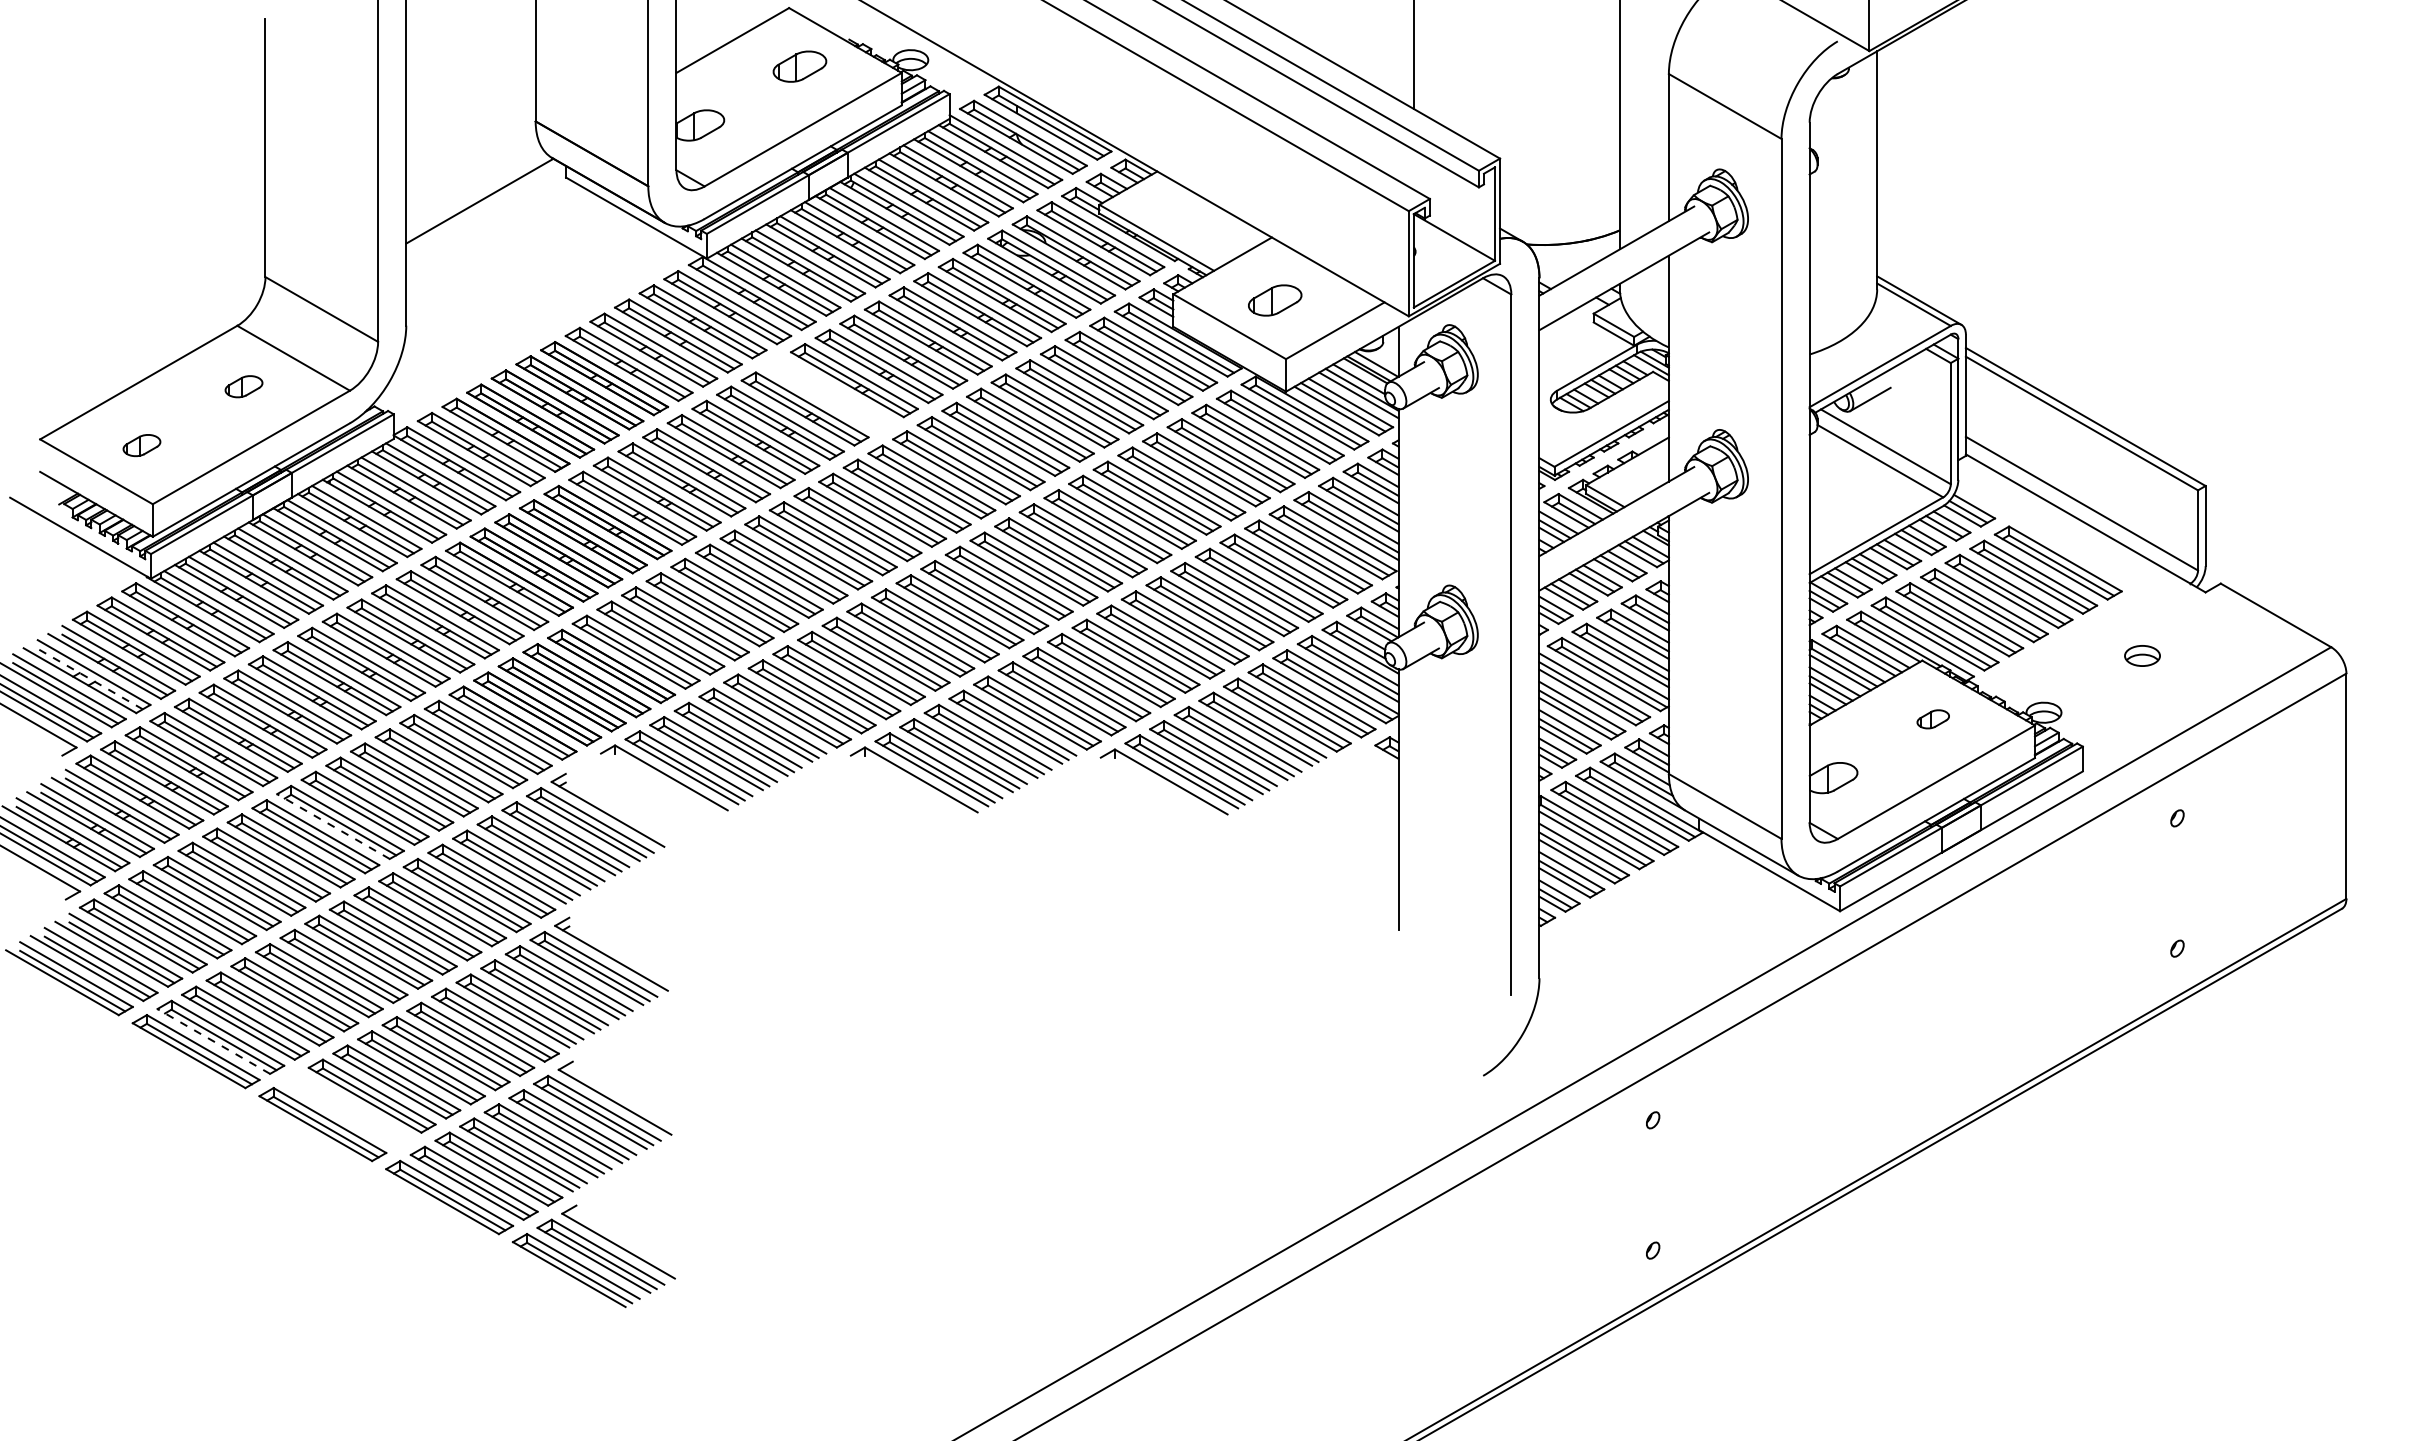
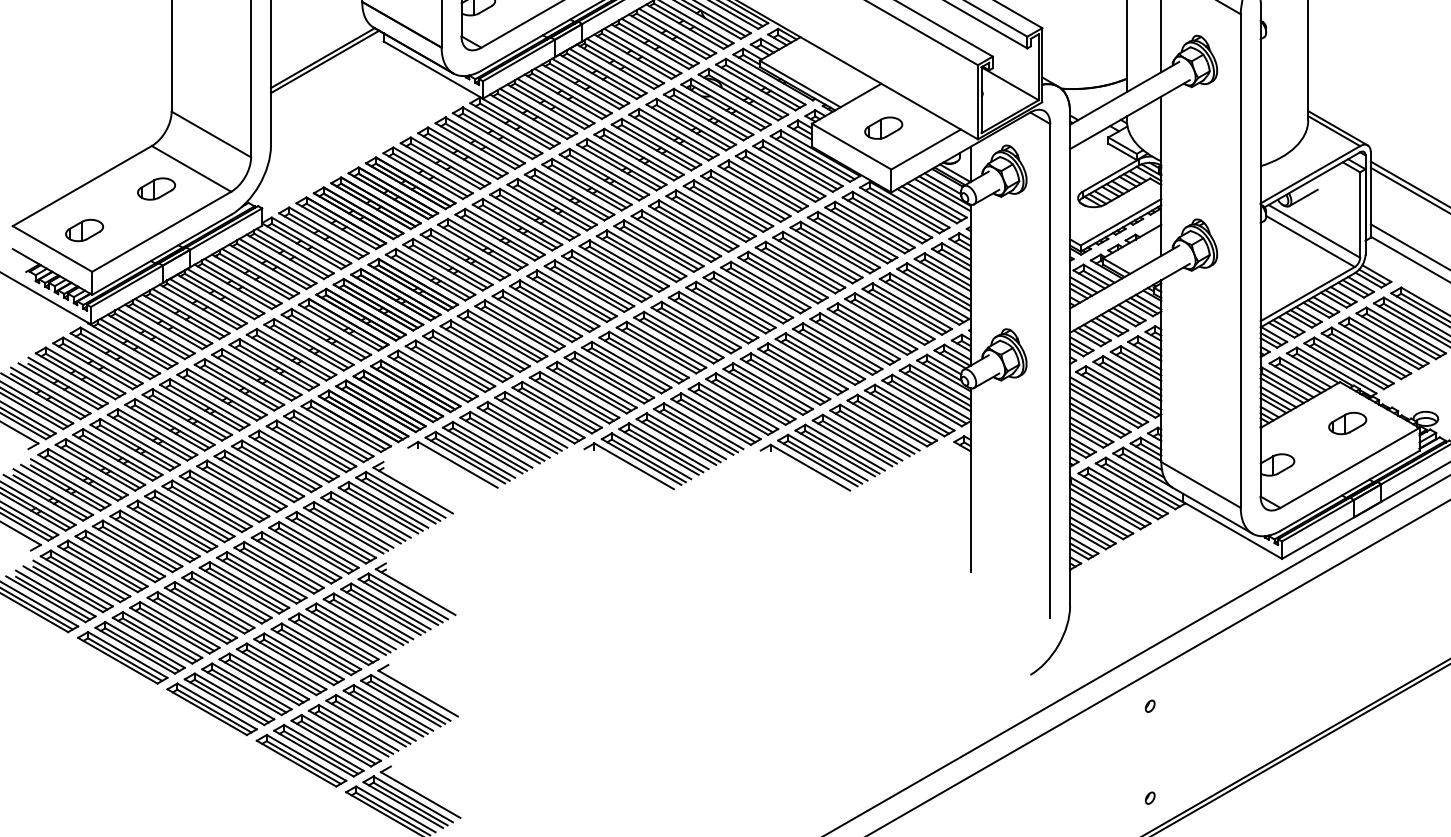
line: (482, 206) -> (324, 61), added
part: (243, 386) -> (156, 188), size x1.43
part: (829, 394) -> (569, 194), added
part: (141, 445) -> (84, 230), size x1.43
line: (90, 679) -> (48, 395), dashed -> solid
part: (1933, 719) -> (1347, 423), size x1.67
line: (333, 826) -> (219, 499), dashed -> solid
line: (213, 1041) -> (135, 650), dashed -> solid
part: (347, 1109) -> (229, 698), added

